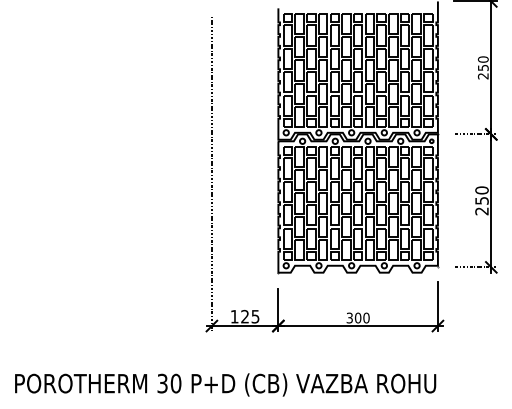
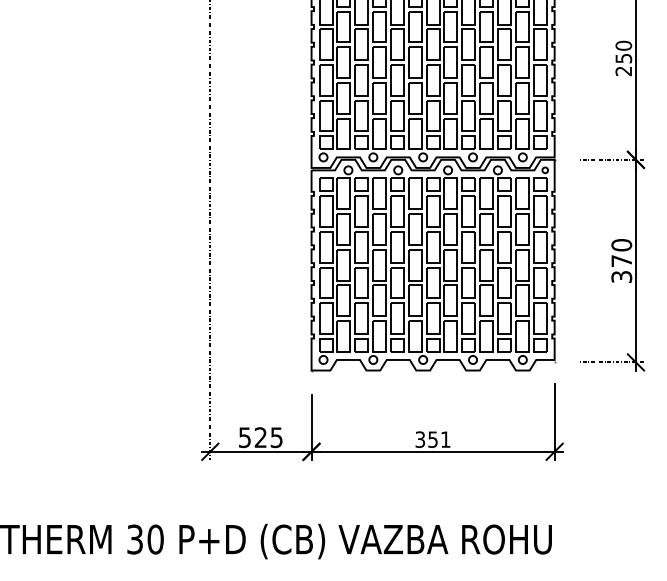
text: (481, 206) -> (621, 269), 250 -> 370
text: (234, 316) -> (244, 437), 125 -> 525
text: (361, 317) -> (438, 438), 300 -> 351

